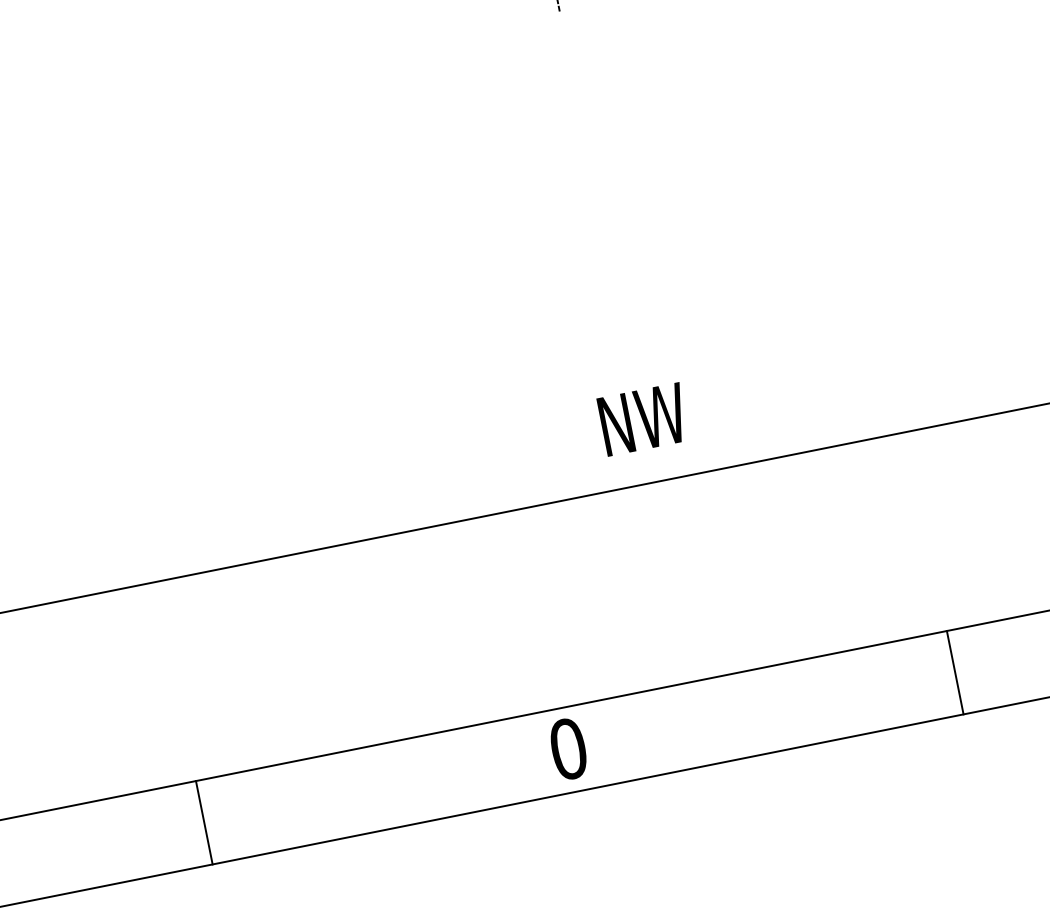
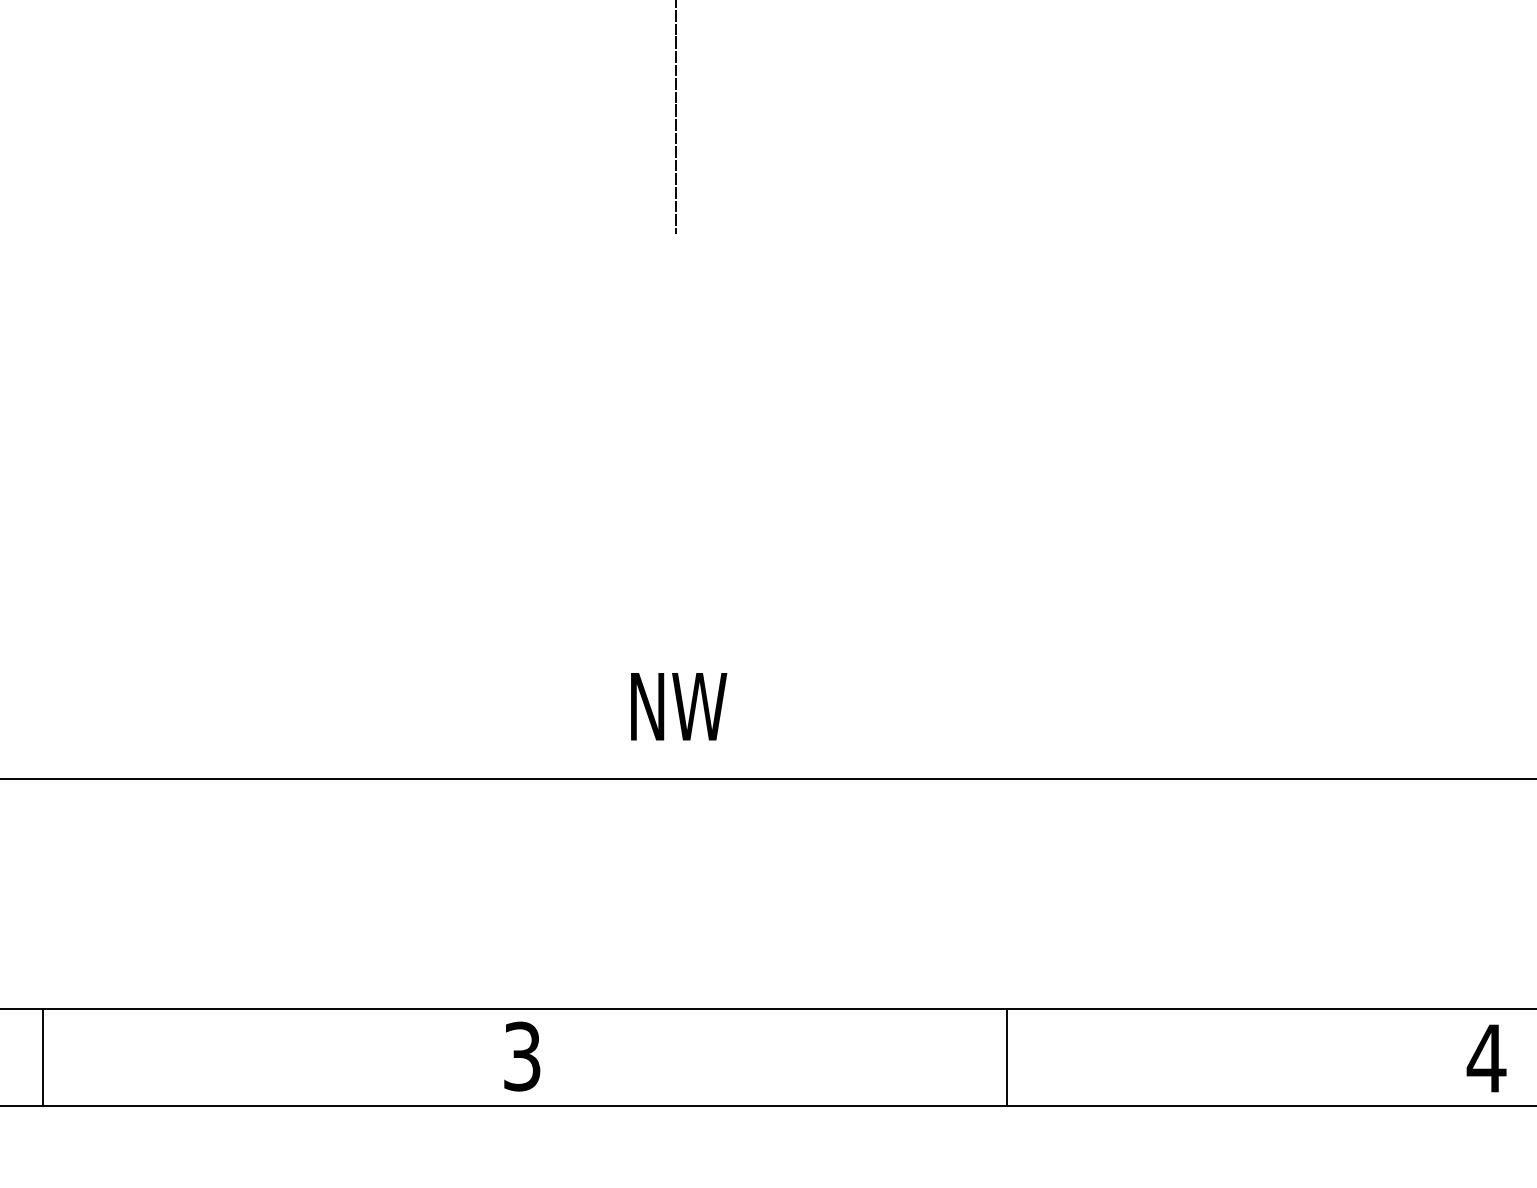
line: (955, 672) -> (1007, 1057), moved
text: (568, 748) -> (522, 1056), 0 -> 3
line: (203, 822) -> (42, 1057), moved

